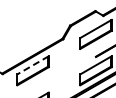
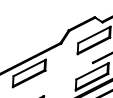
line: (32, 65) -> (29, 68), dashed -> solid

